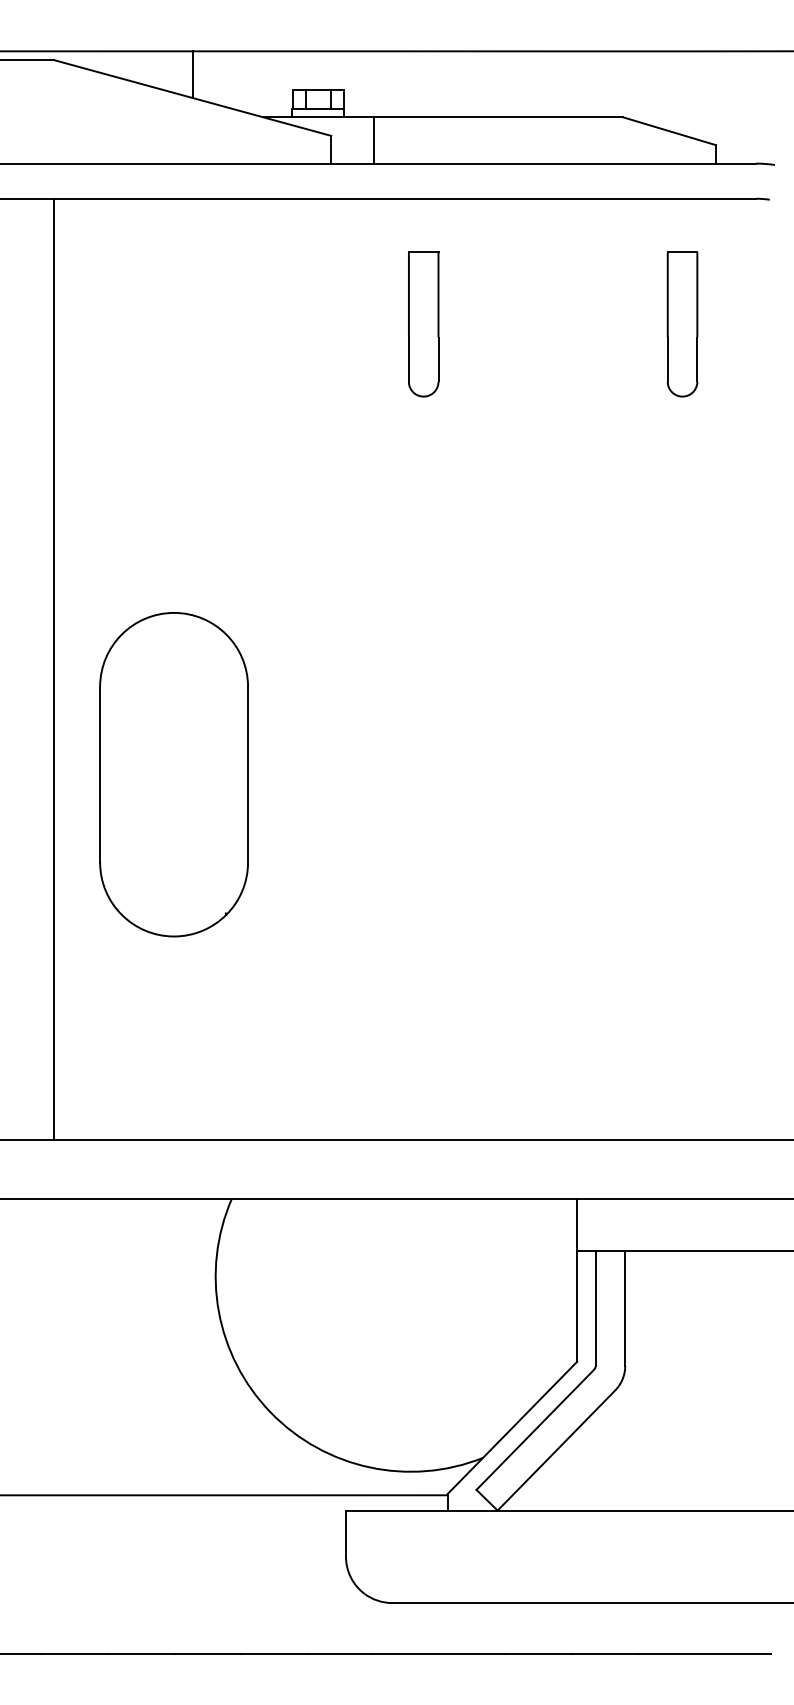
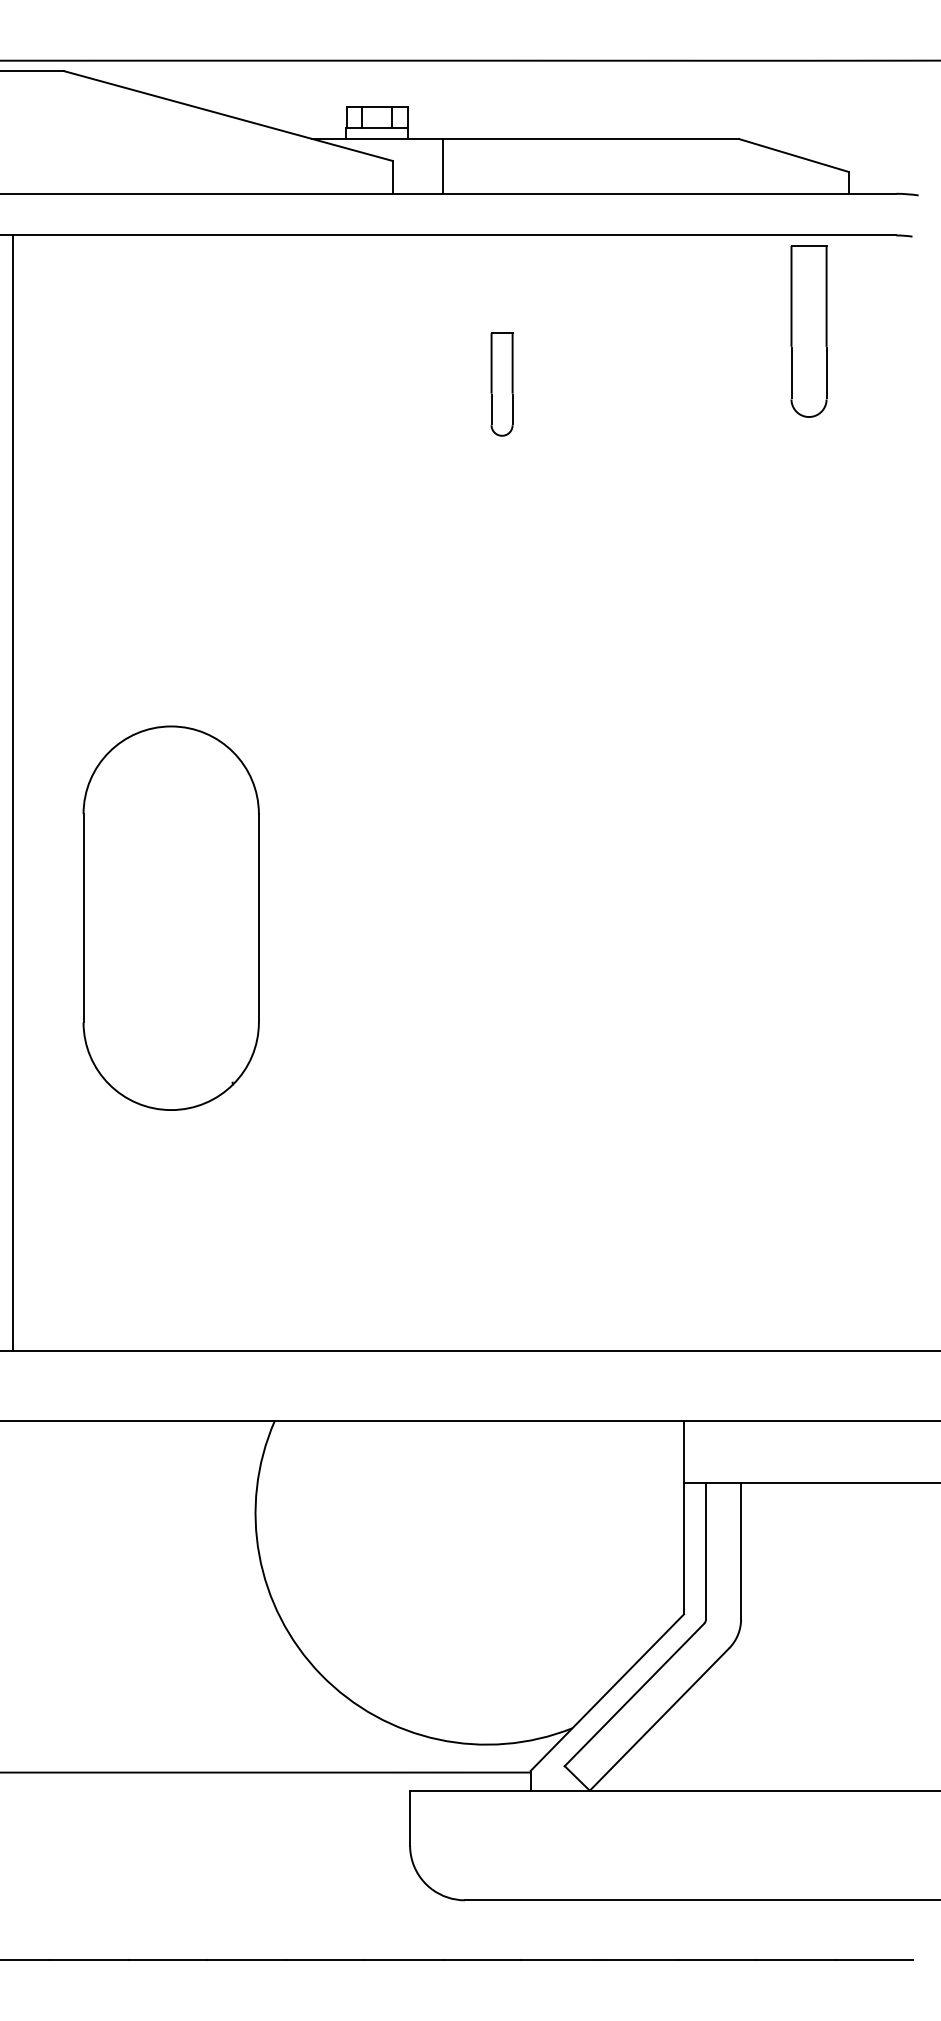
line: (192, 73) -> (228, 87), removed
part: (423, 324) -> (501, 384), size x0.6
part: (682, 324) -> (808, 331), moved
line: (53, 669) -> (12, 793), moved
part: (173, 774) -> (170, 917), moved

